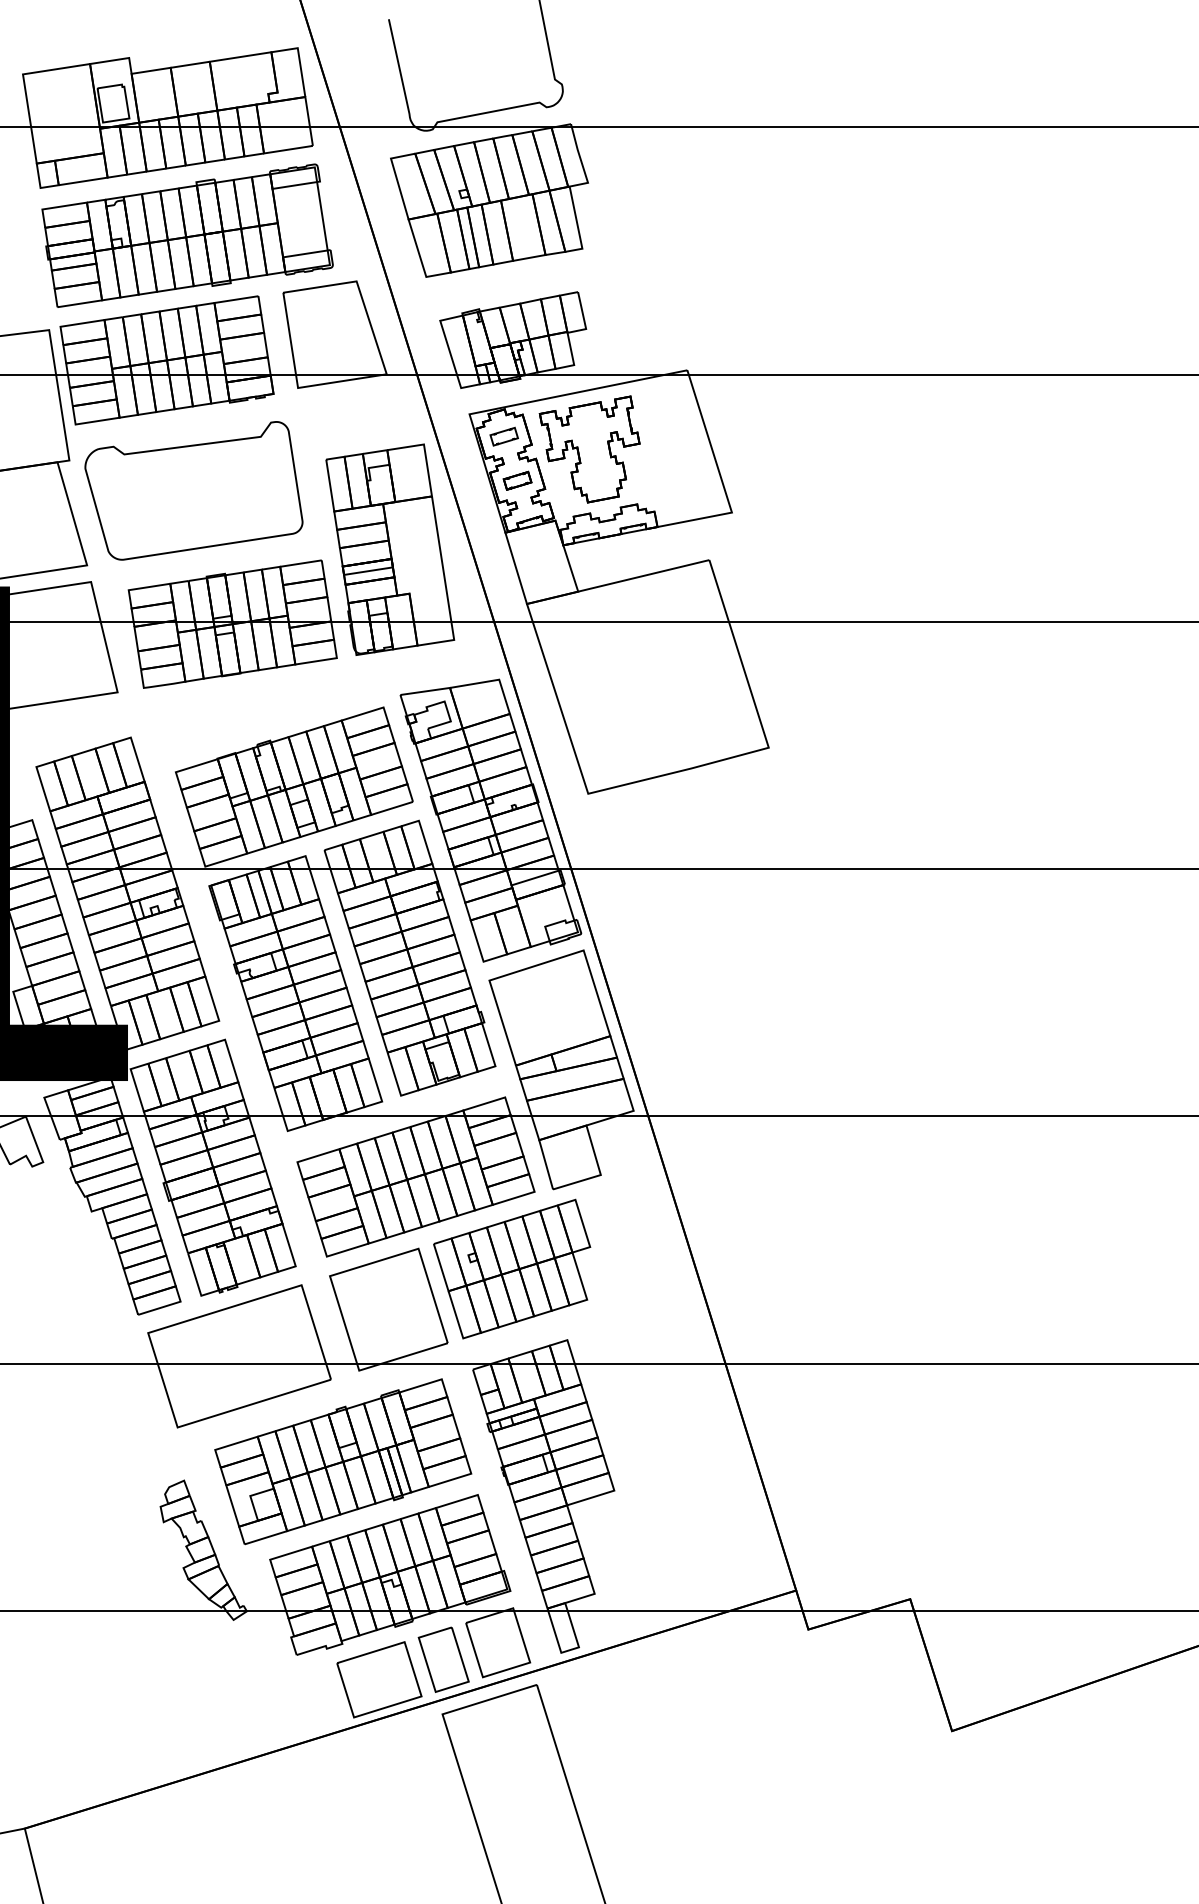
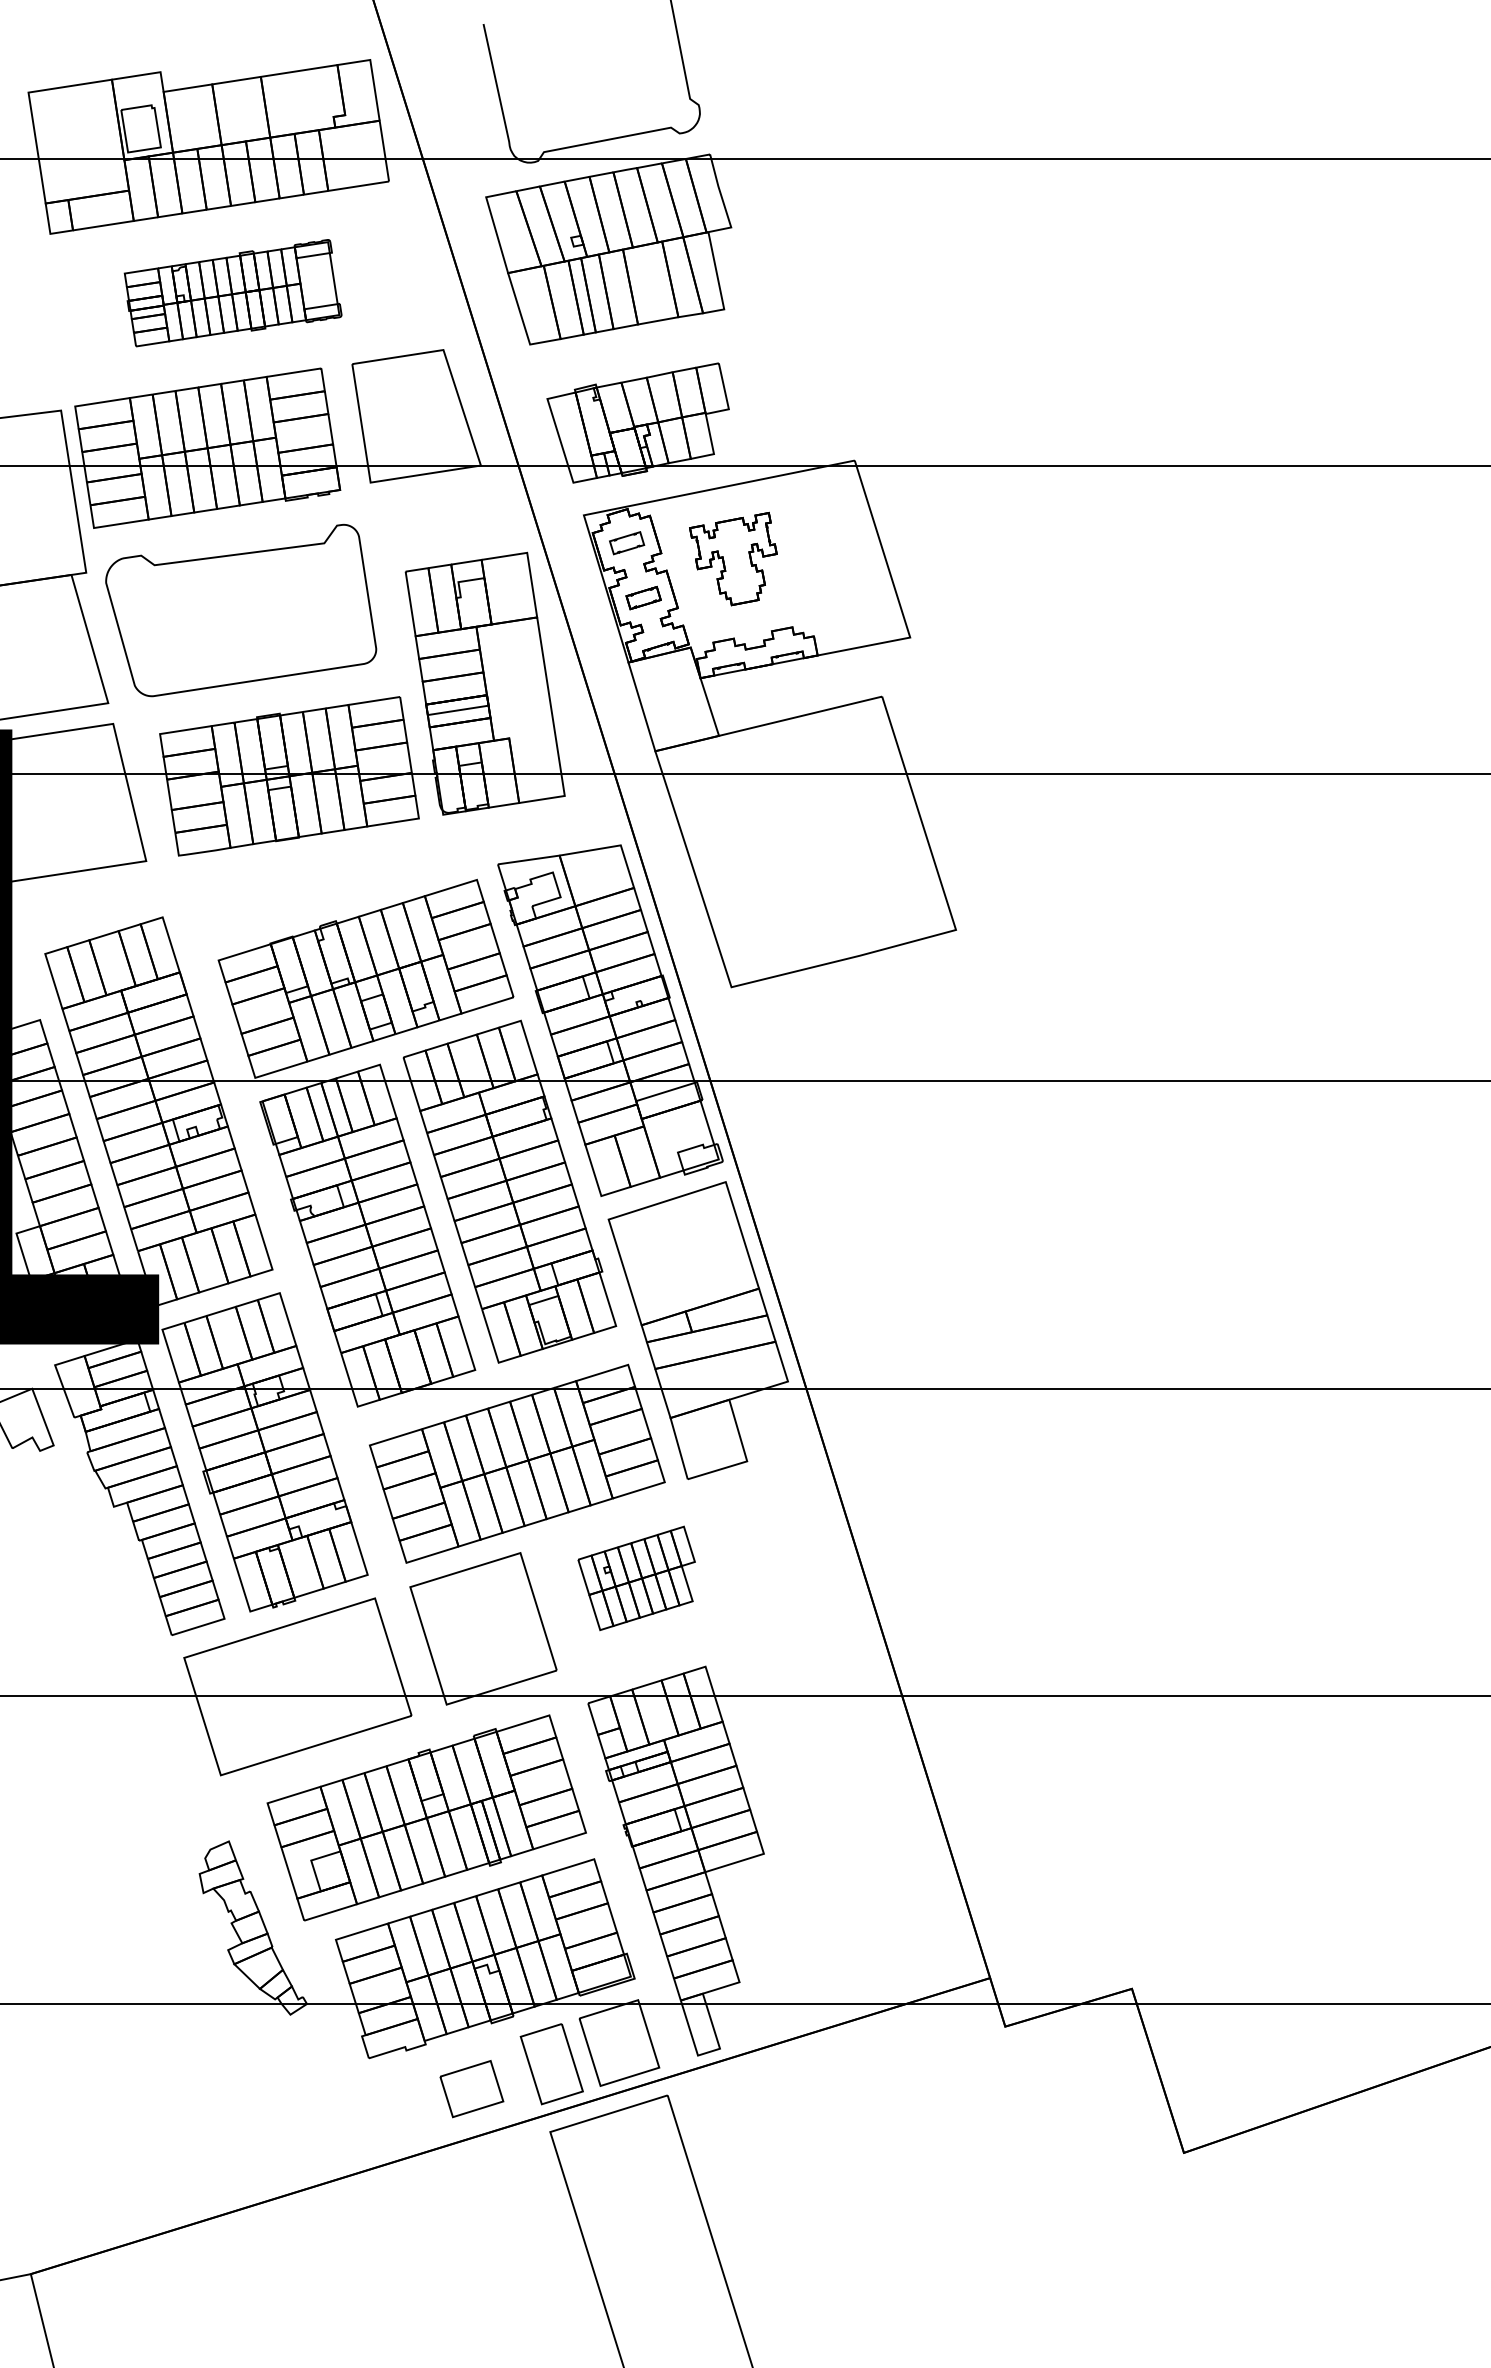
part: (186, 235) -> (232, 292), size x0.6
part: (589, 449) -> (733, 558), size x0.7
part: (511, 1269) -> (636, 1578), size x0.6
part: (379, 1679) -> (471, 2088), size x0.6

